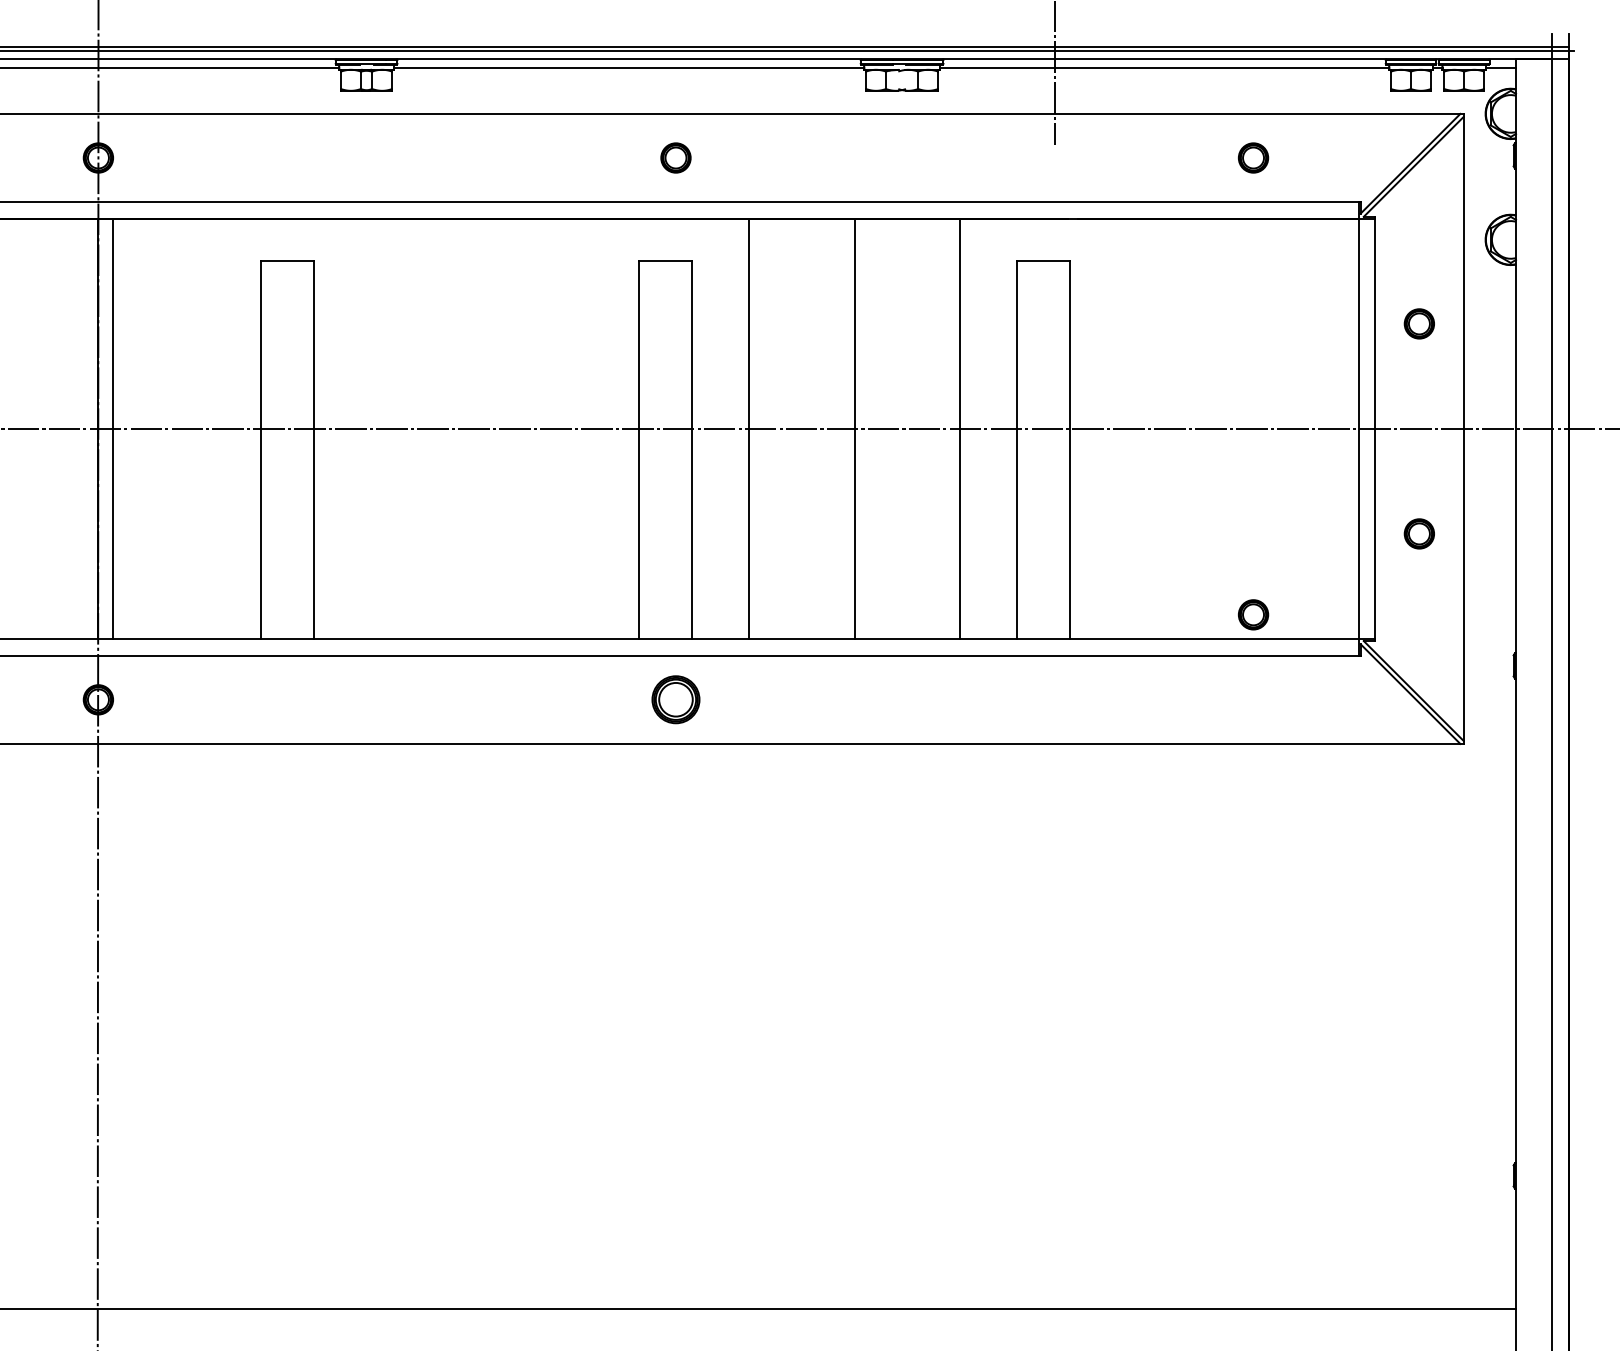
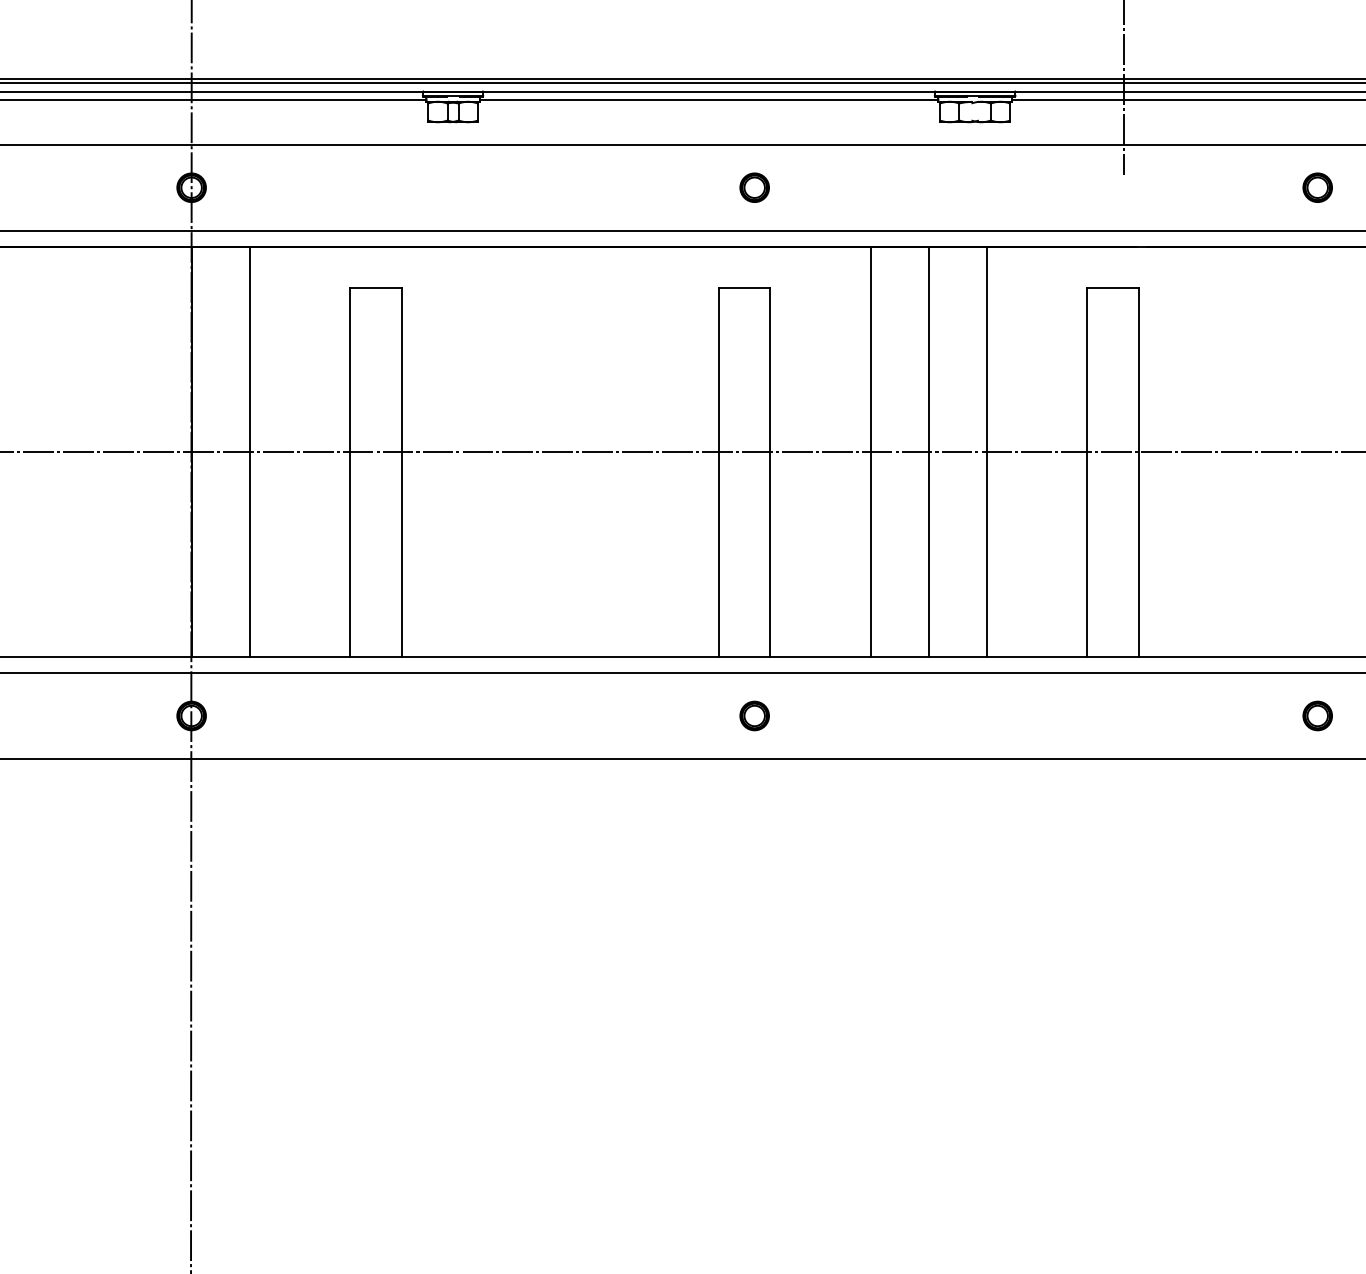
line: (112, 428) -> (249, 451), moved
line: (749, 428) -> (871, 451), moved
line: (959, 428) -> (986, 451), moved
part: (1253, 614) -> (1317, 715), moved
part: (675, 699) -> (754, 715), size x0.62

